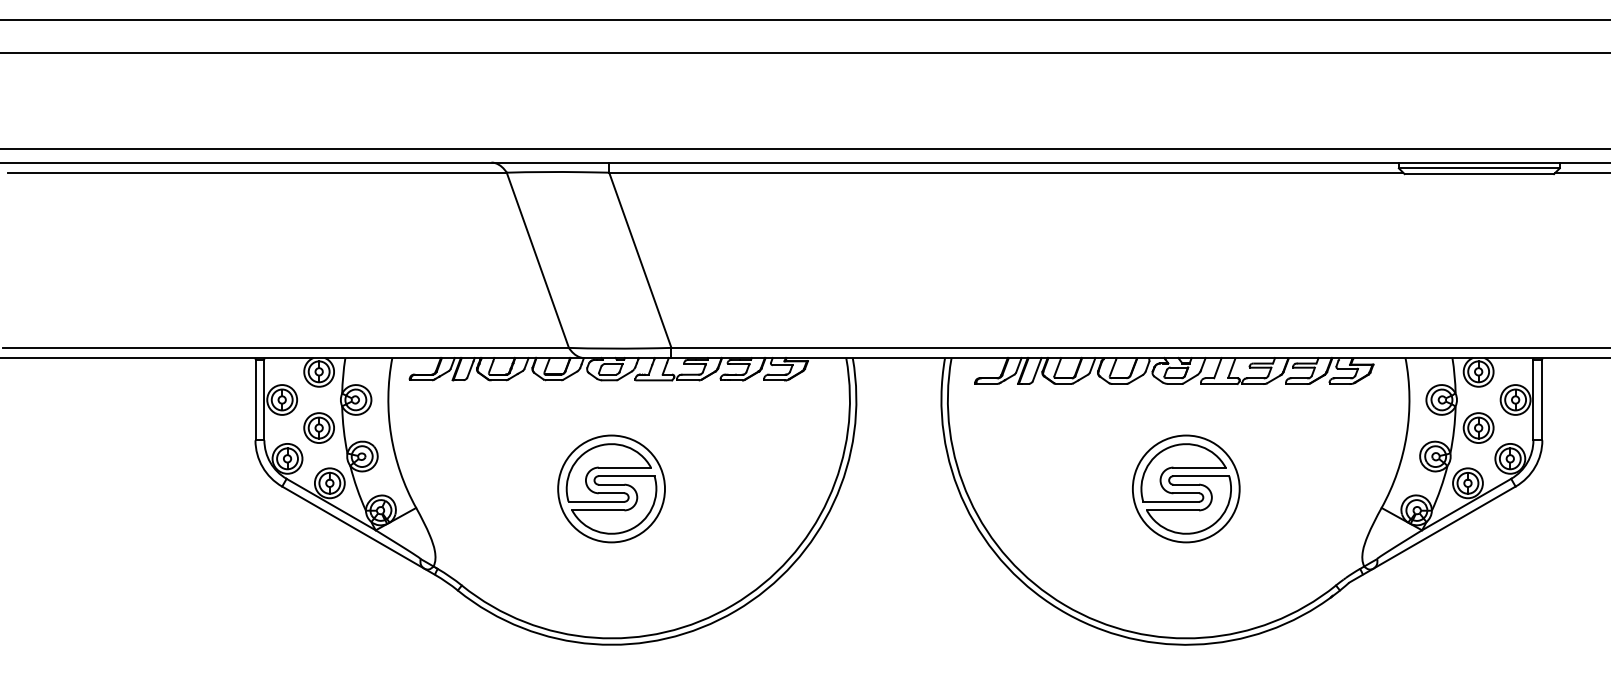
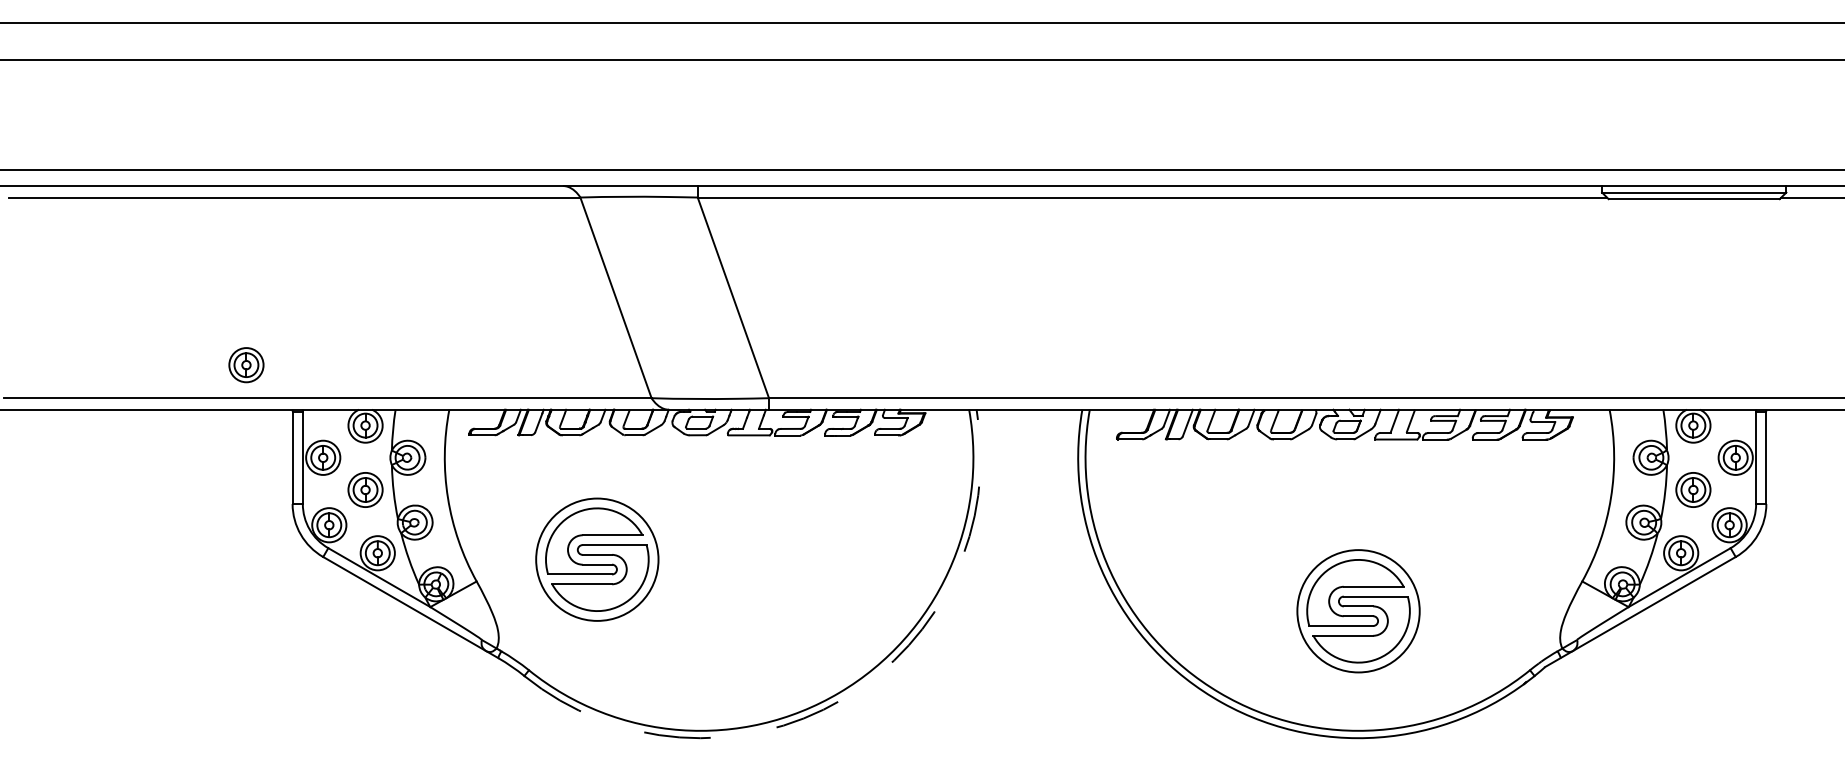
part: (214, 318) -> (245, 364), added
part: (611, 488) -> (597, 559), moved
part: (1186, 488) -> (1358, 610), moved
arc: (735, 610) -> (842, 698), solid -> dashed

